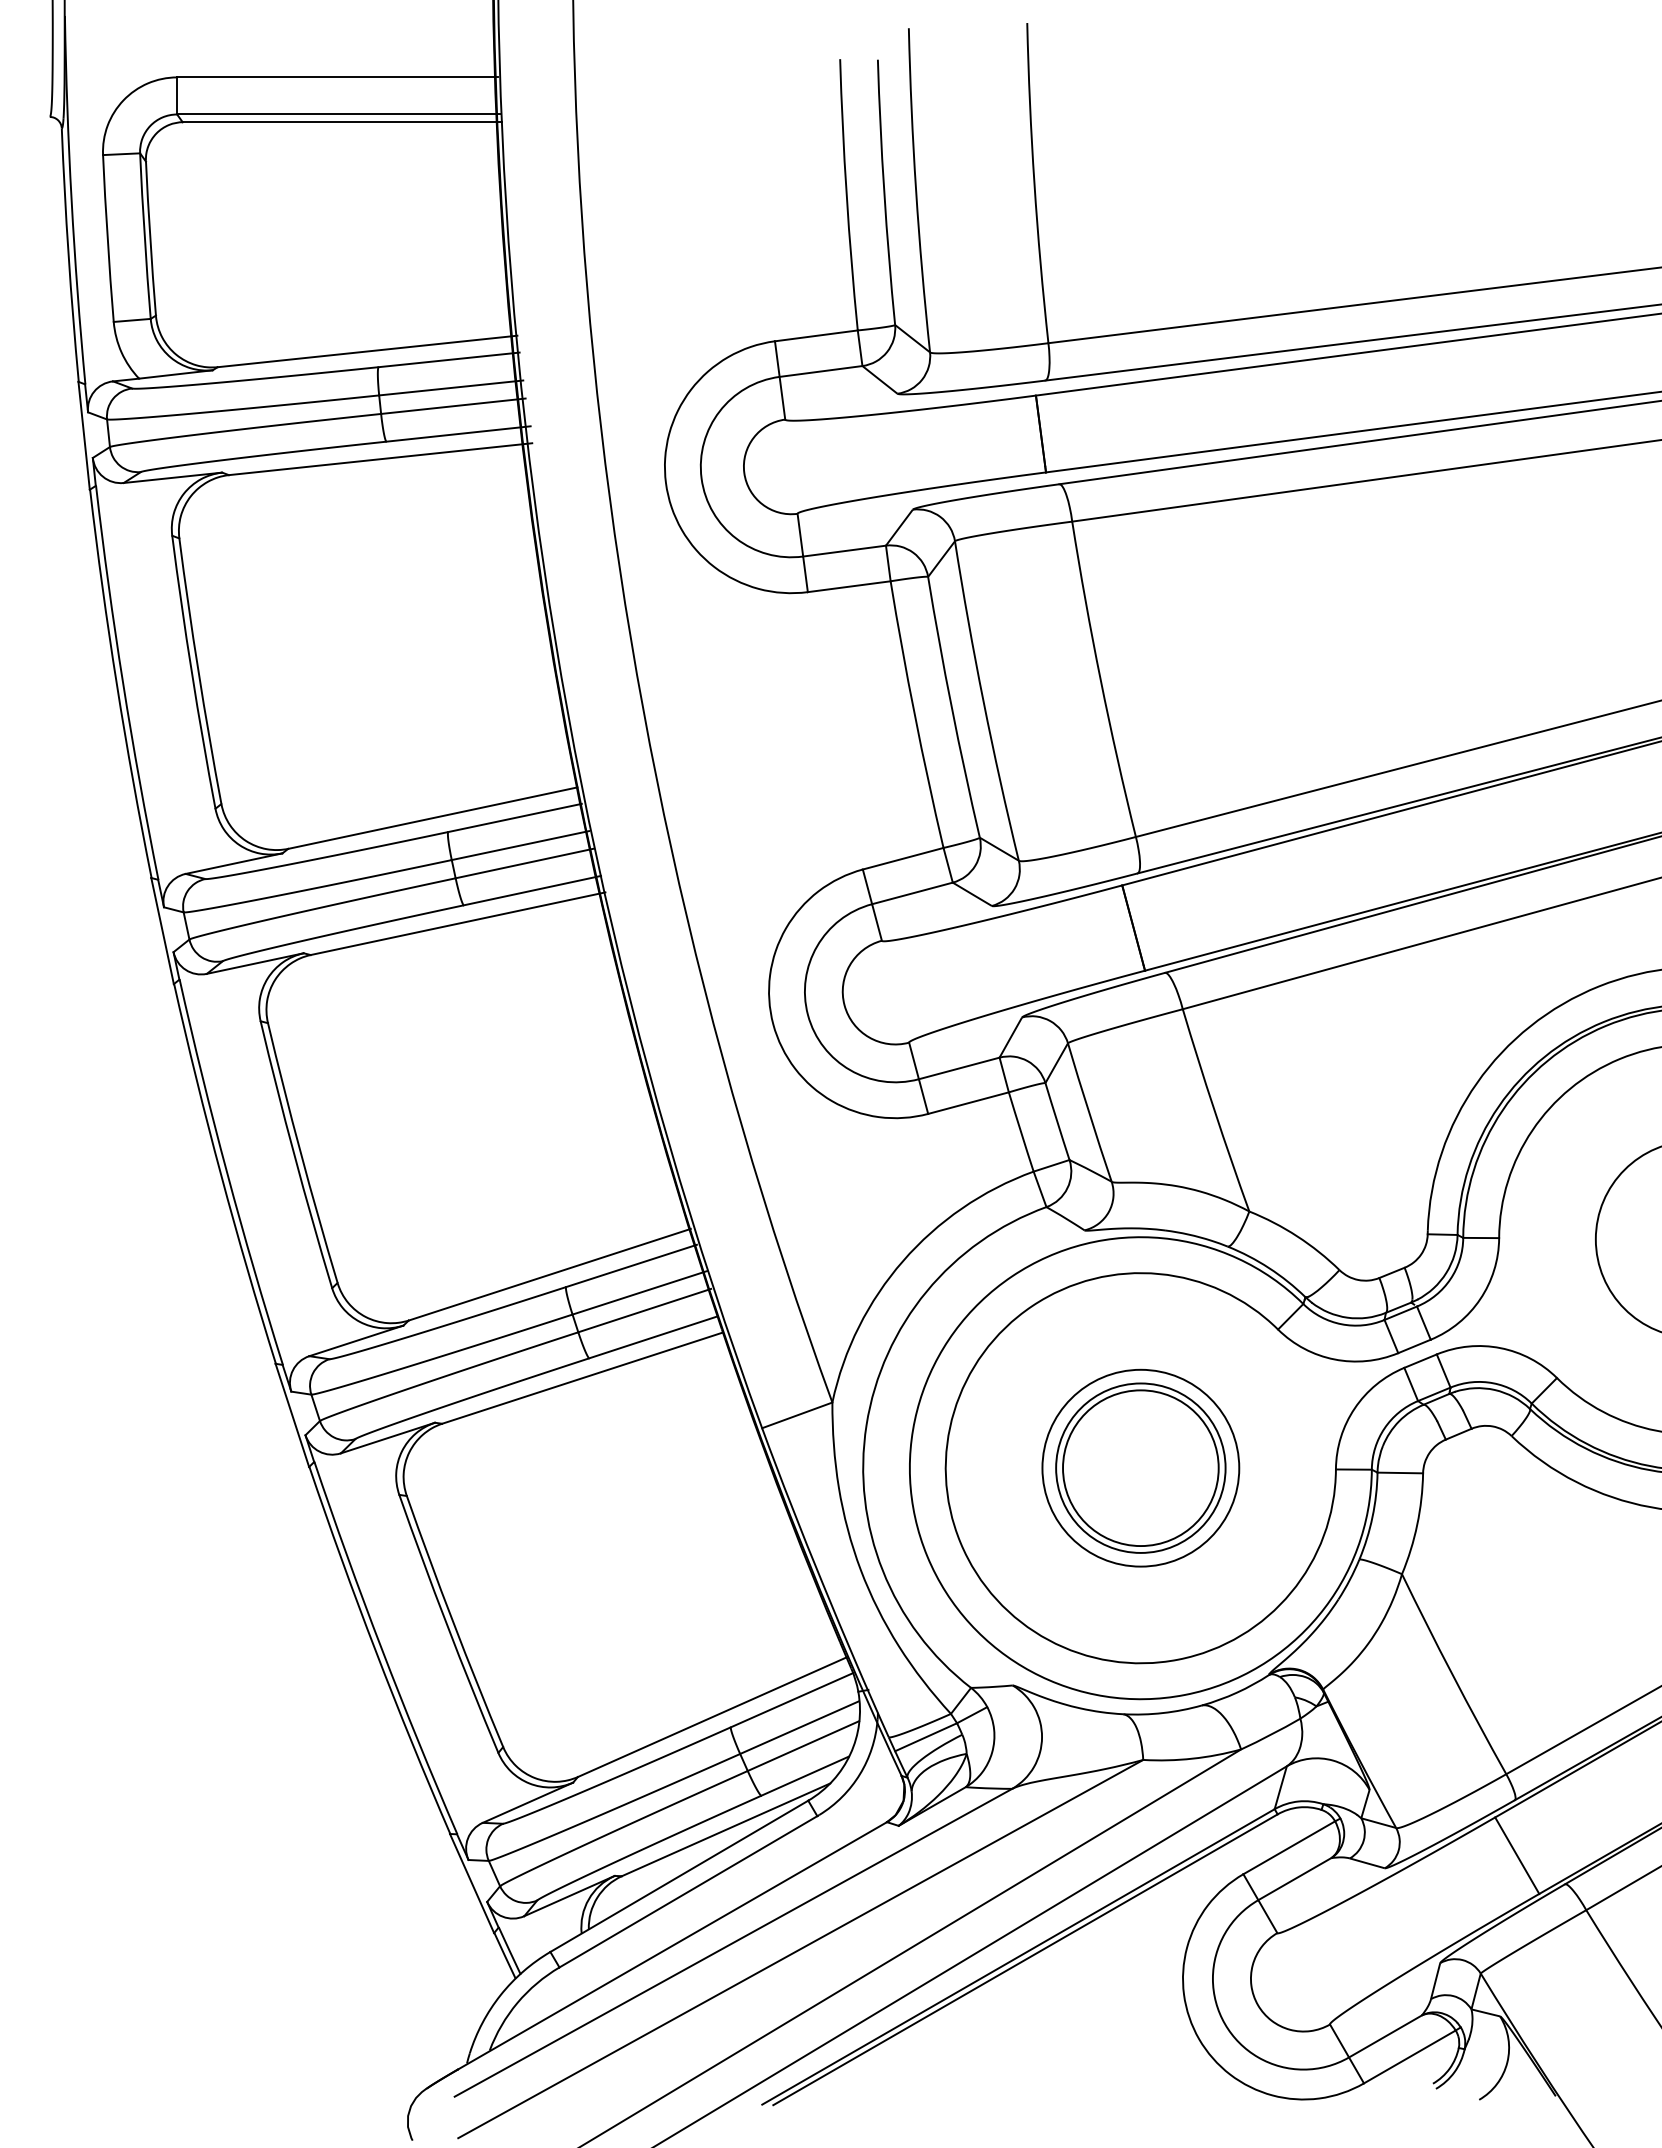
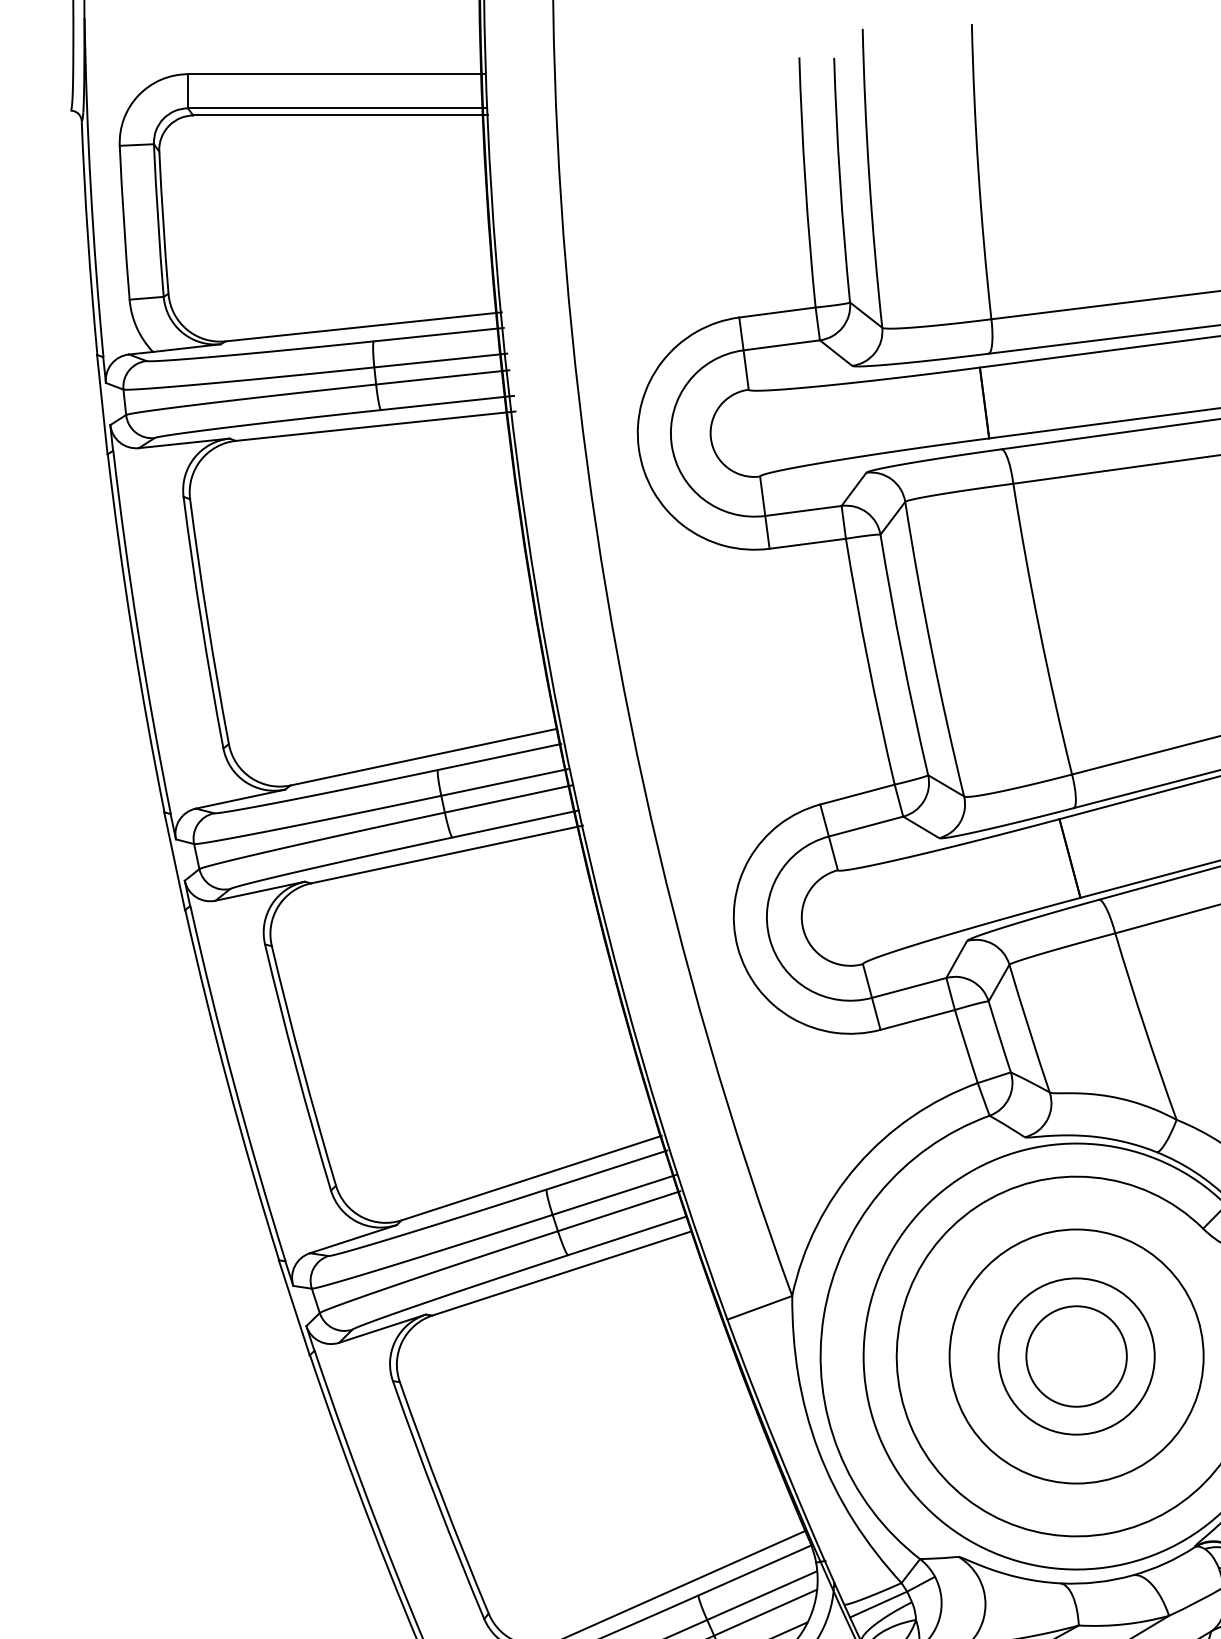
circle: (1140, 1467) -> (1076, 1355), size x1.4
circle: (1140, 1468) -> (1076, 1356), size x0.7

